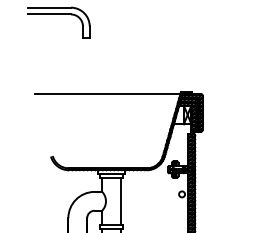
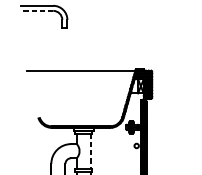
line: (49, 14) -> (37, 10), solid -> dashed
line: (121, 201) -> (91, 151), solid -> dashed

